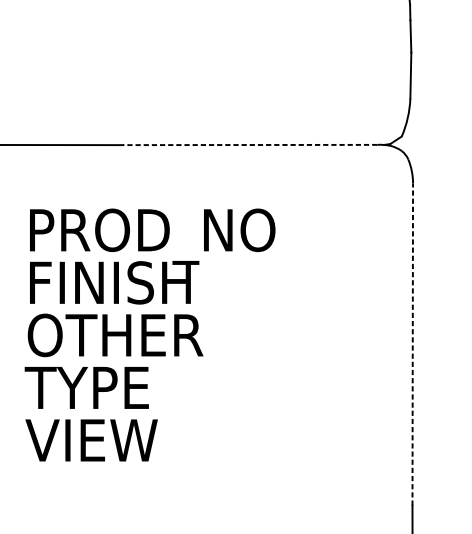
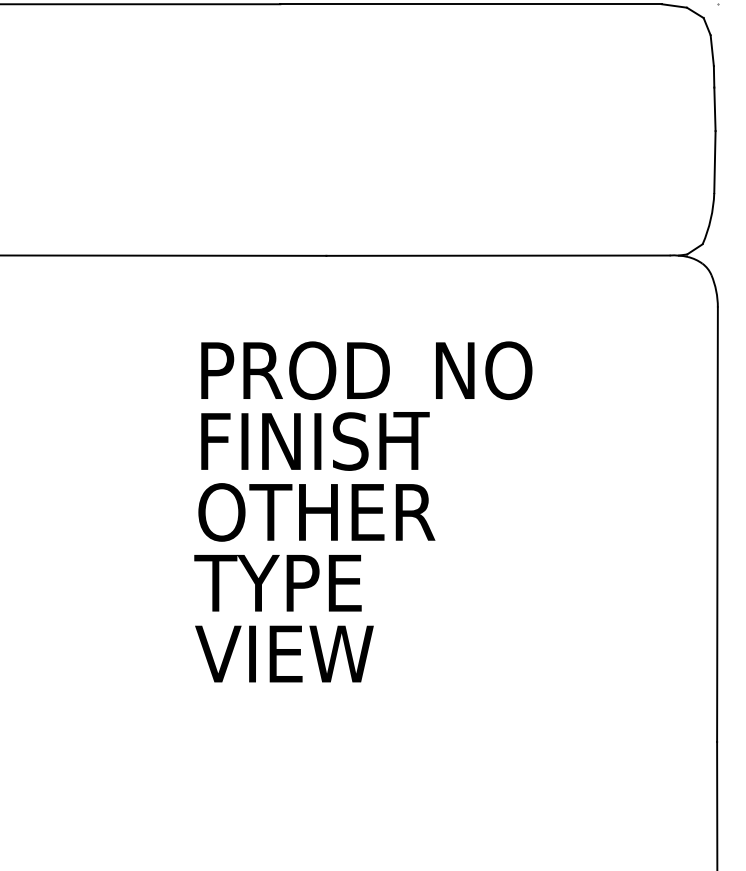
line: (250, 144) -> (498, 255), dashed -> solid
line: (412, 344) -> (717, 524), dashed -> solid

